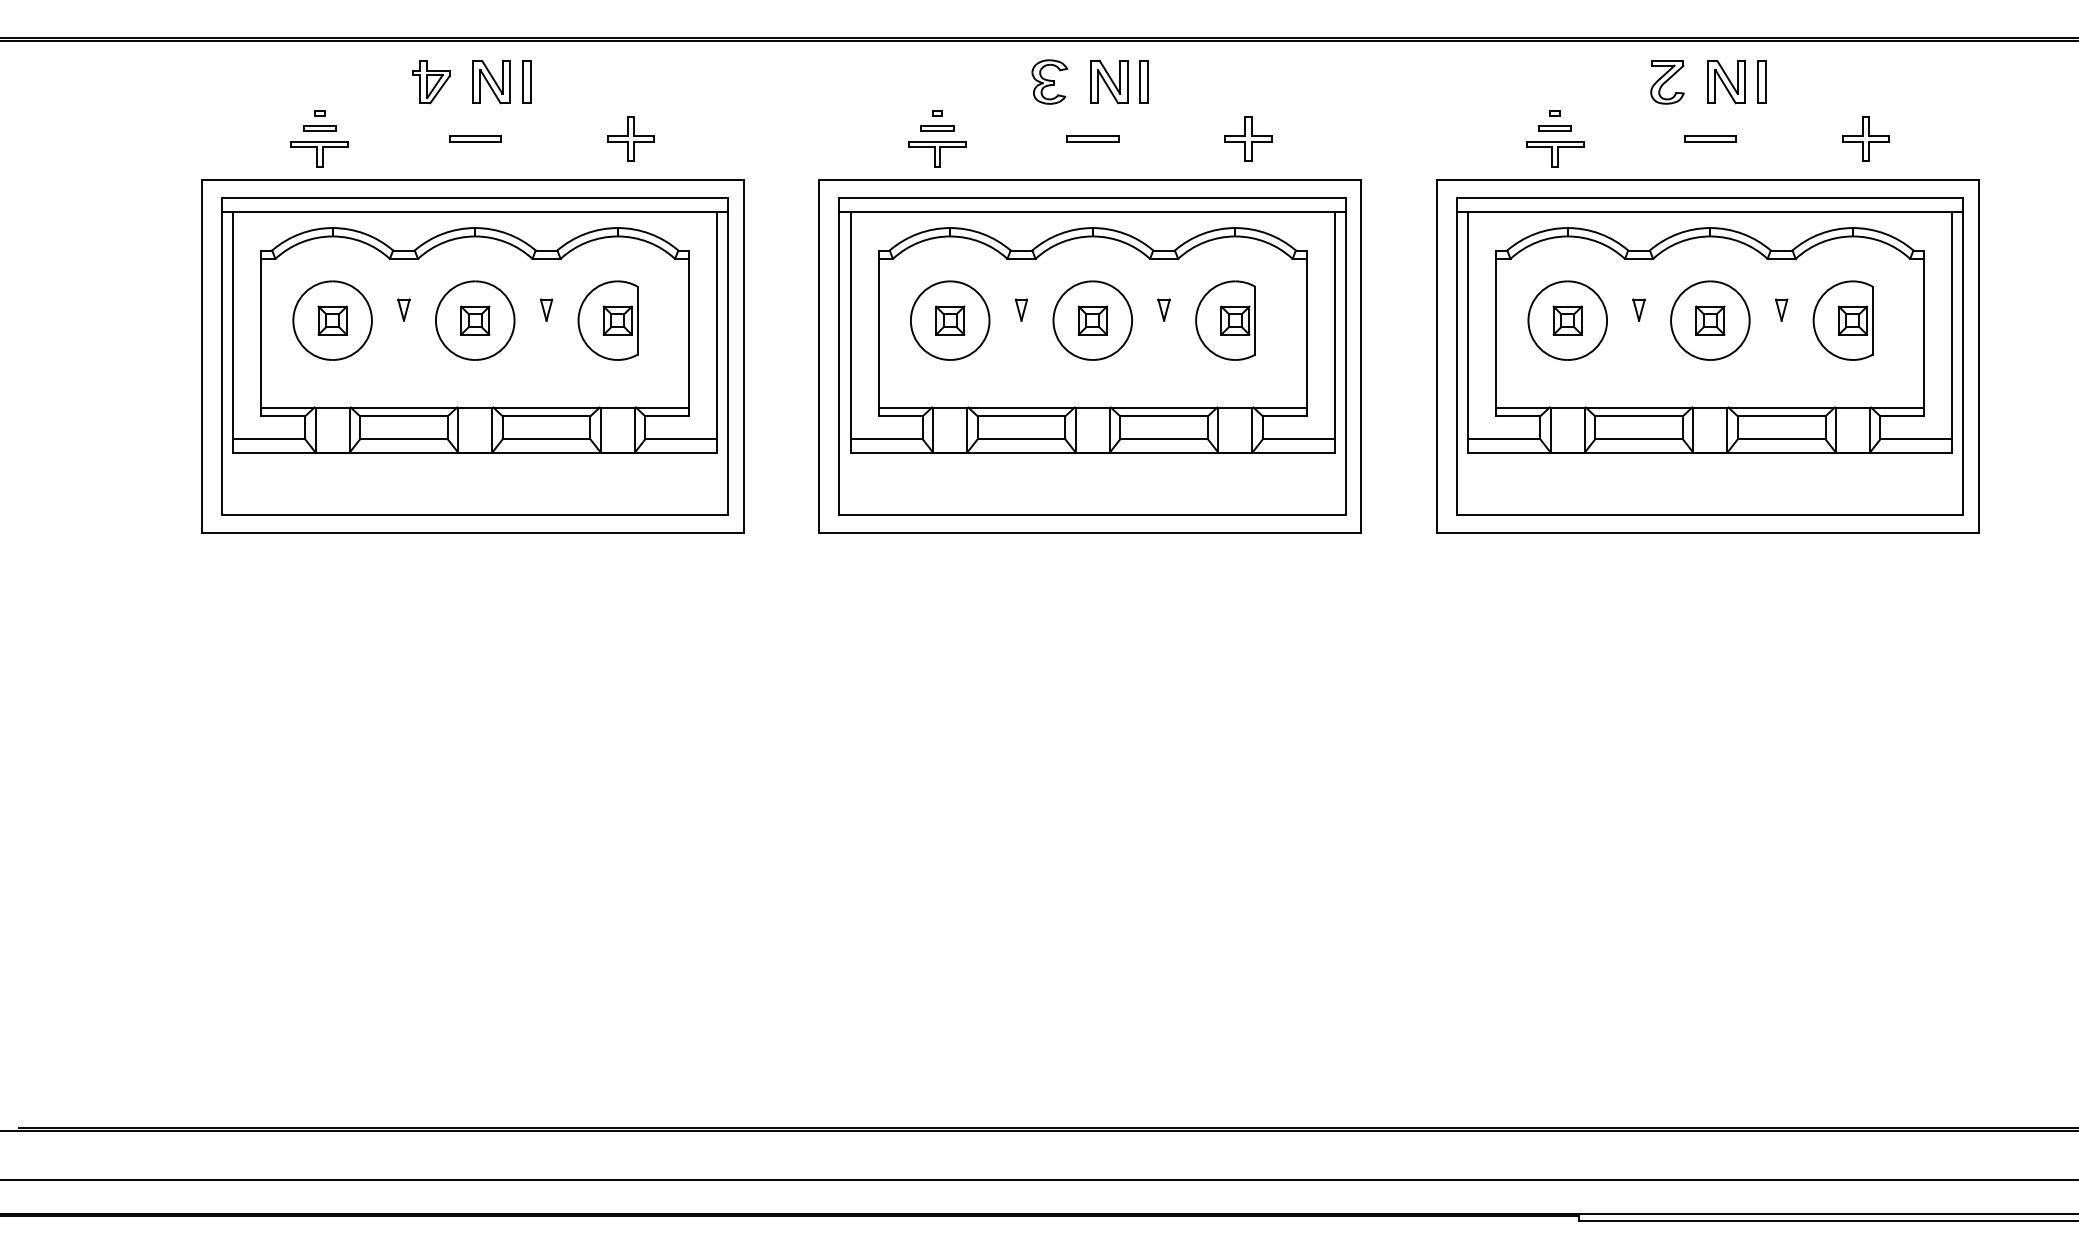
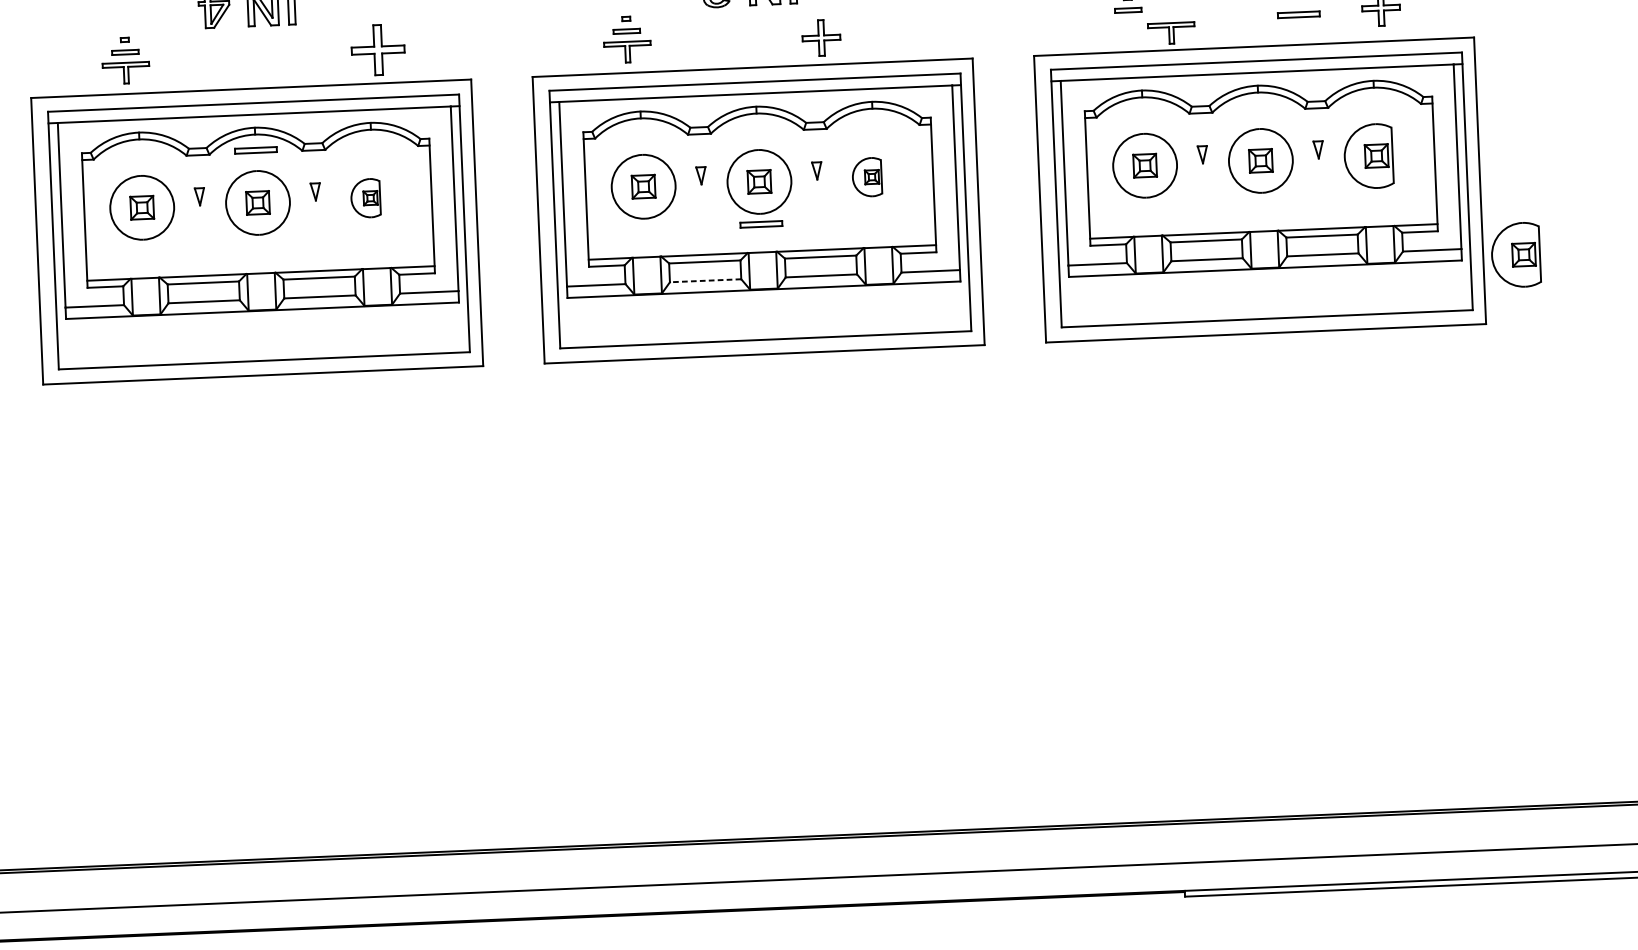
part: (475, 138) -> (256, 150), moved
part: (630, 138) -> (377, 49), size x1.4
part: (1092, 138) -> (760, 224), moved
part: (1248, 138) -> (821, 37), moved
part: (1710, 138) -> (1298, 14), moved
part: (1555, 154) -> (1171, 33), moved
part: (607, 320) -> (365, 198), size x0.6
part: (1225, 320) -> (867, 177), size x0.6
line: (1021, 439) -> (705, 280), solid -> dashed
part: (2018, 449) -> (1515, 255), added

